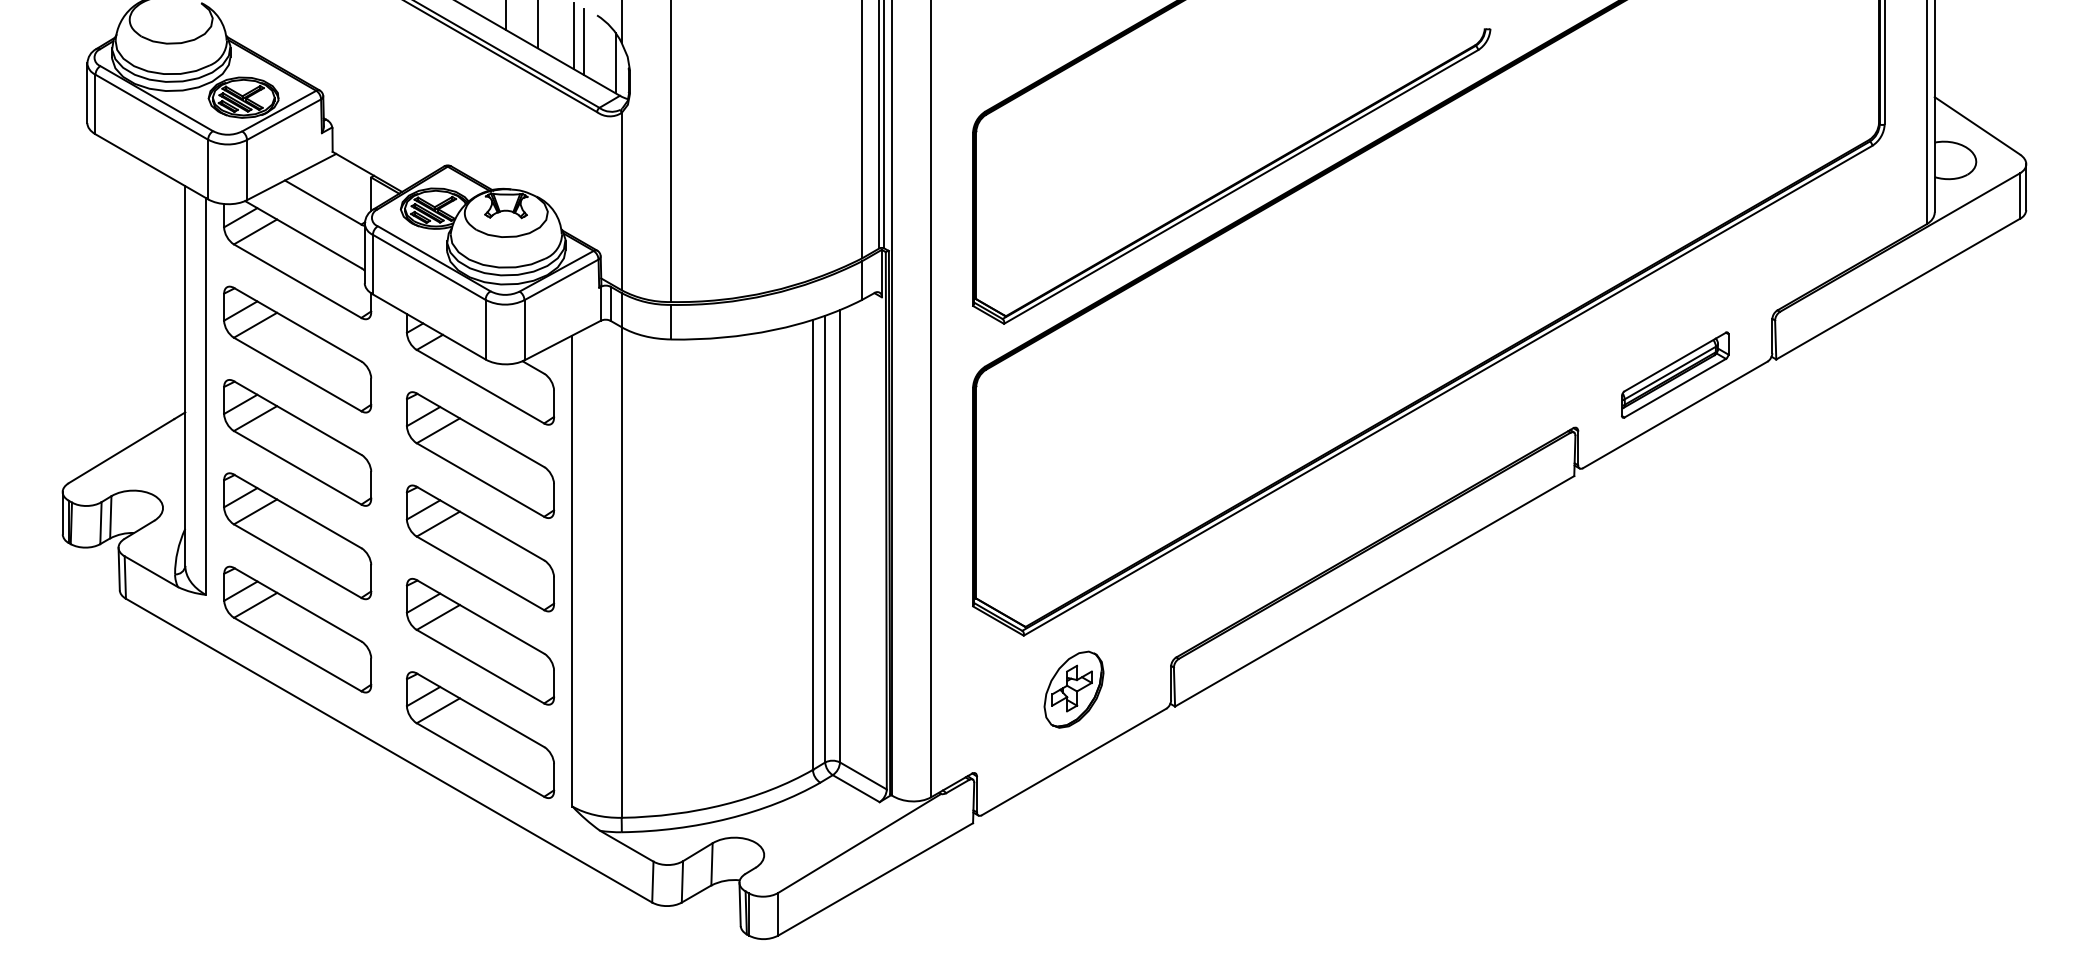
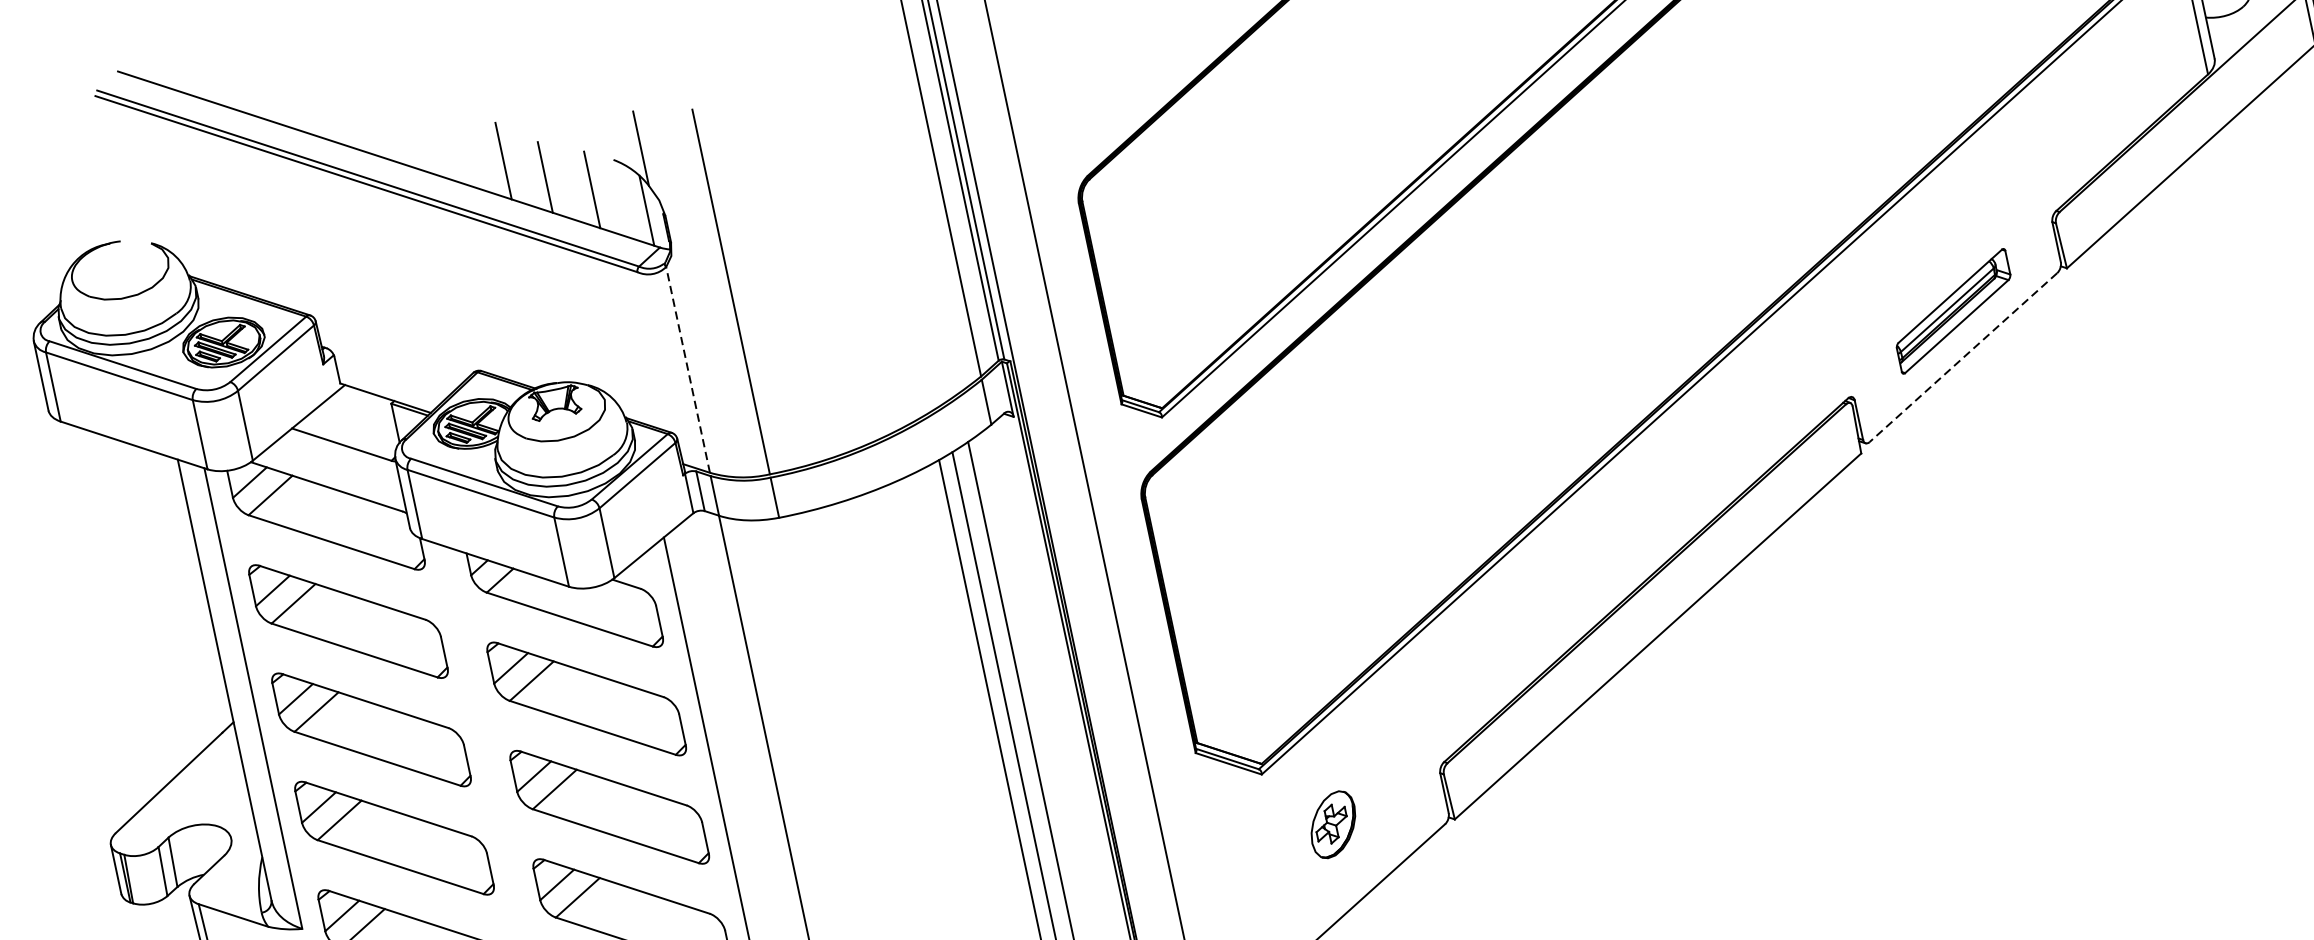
line: (584, 42) -> (605, 194), removed
line: (621, 201) -> (687, 369), solid -> dashed
line: (1674, 415) -> (1962, 358), solid -> dashed
part: (1073, 689) -> (1332, 824), size x0.7

